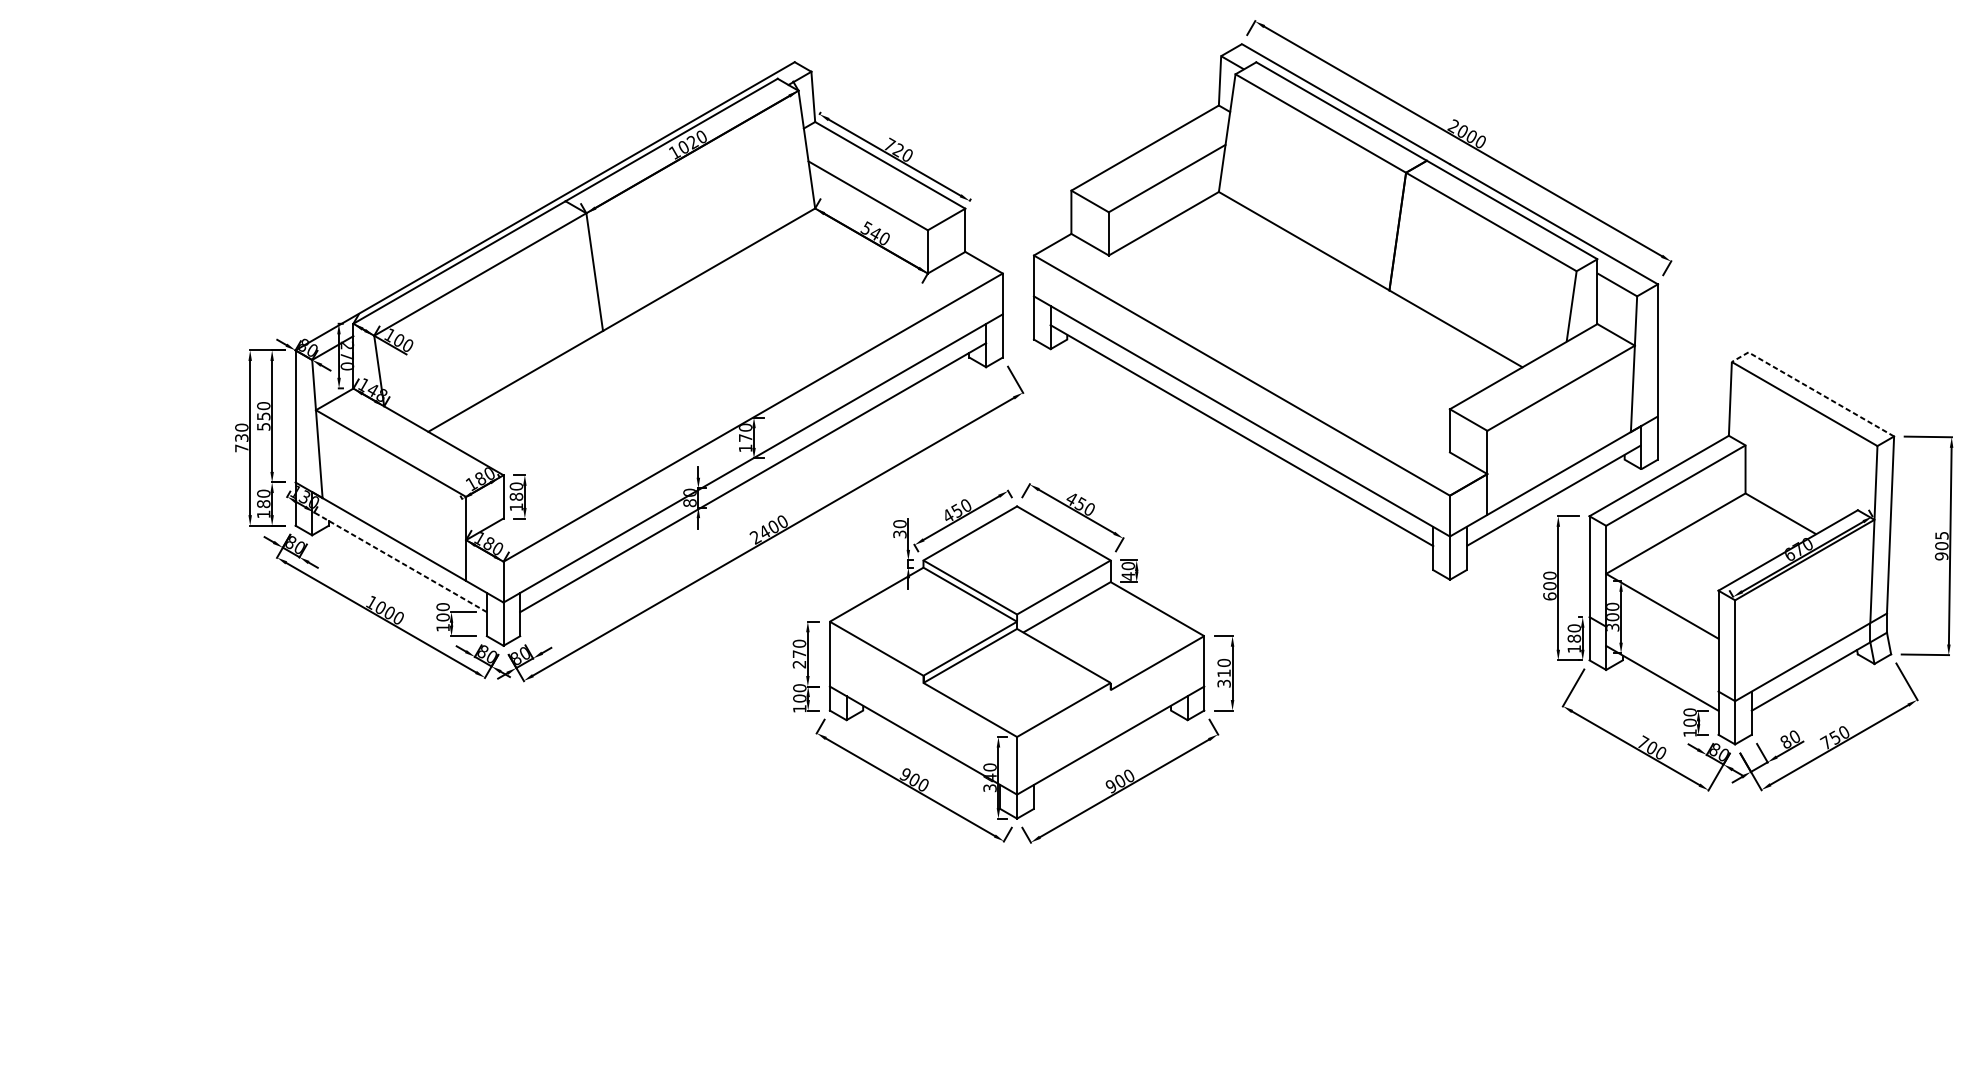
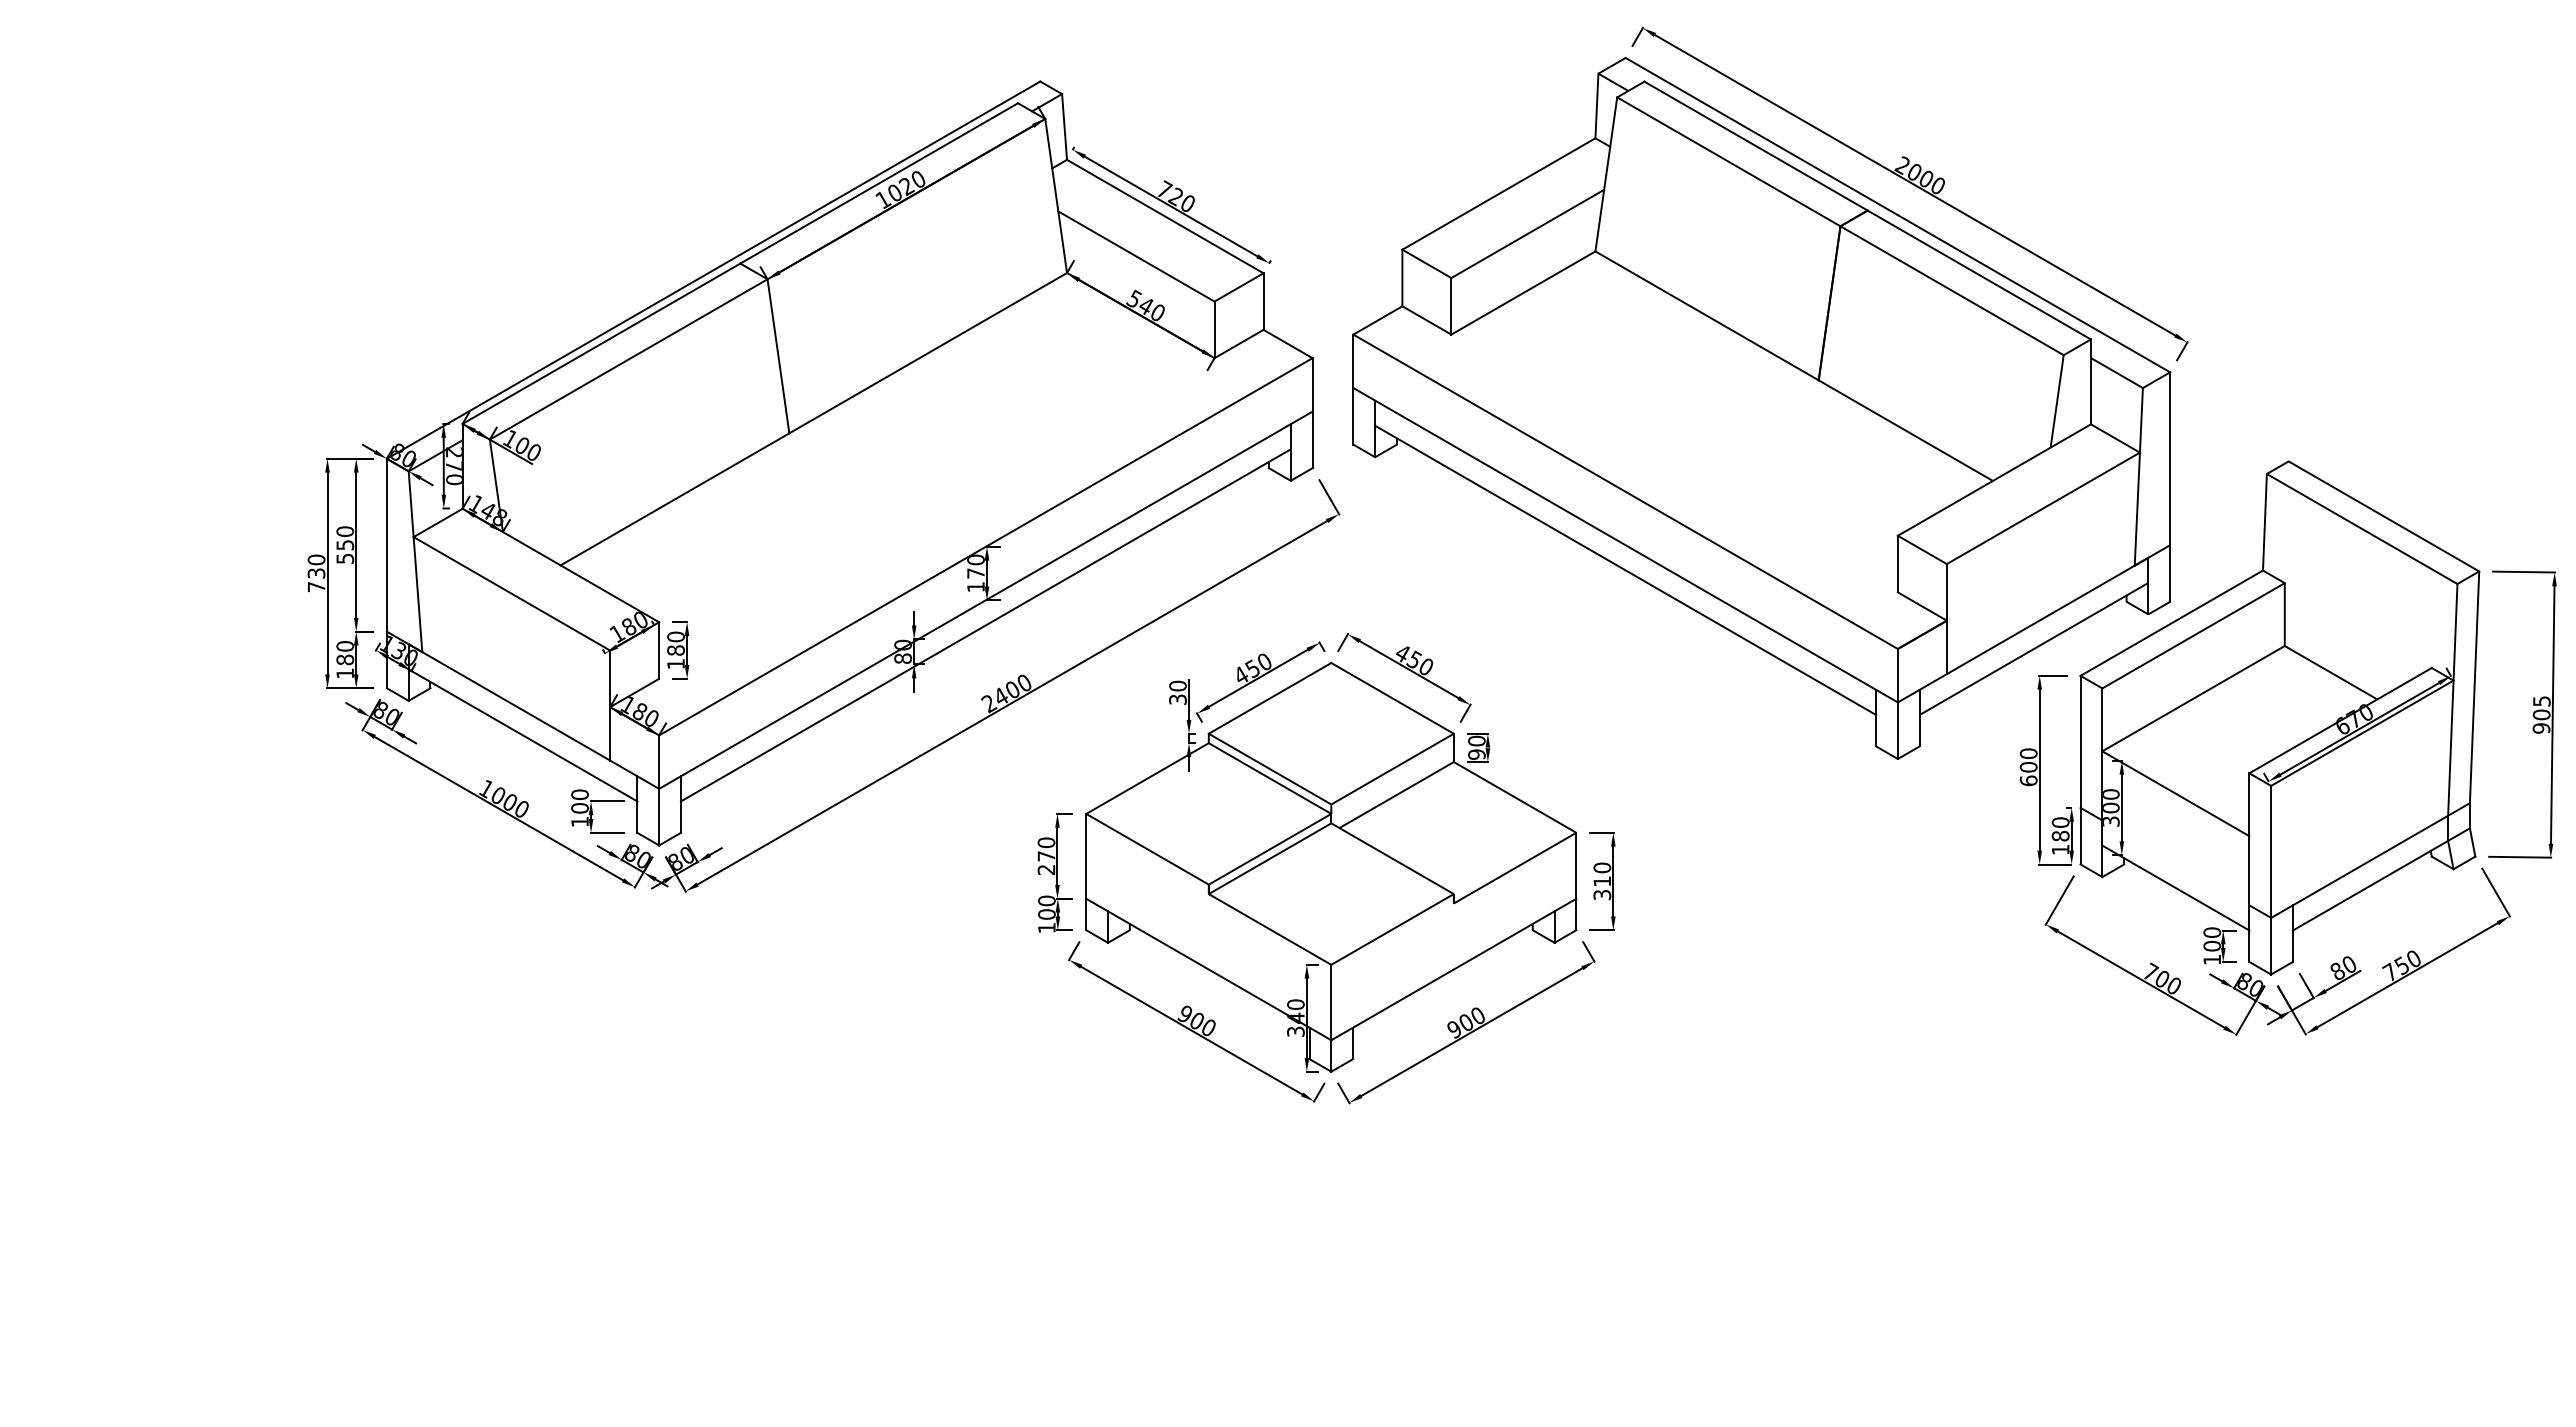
line: (1812, 389) -> (2372, 509), dashed -> solid
line: (399, 561) -> (522, 735), dashed -> solid
text: (1128, 576) -> (1476, 754), 40 -> 90

